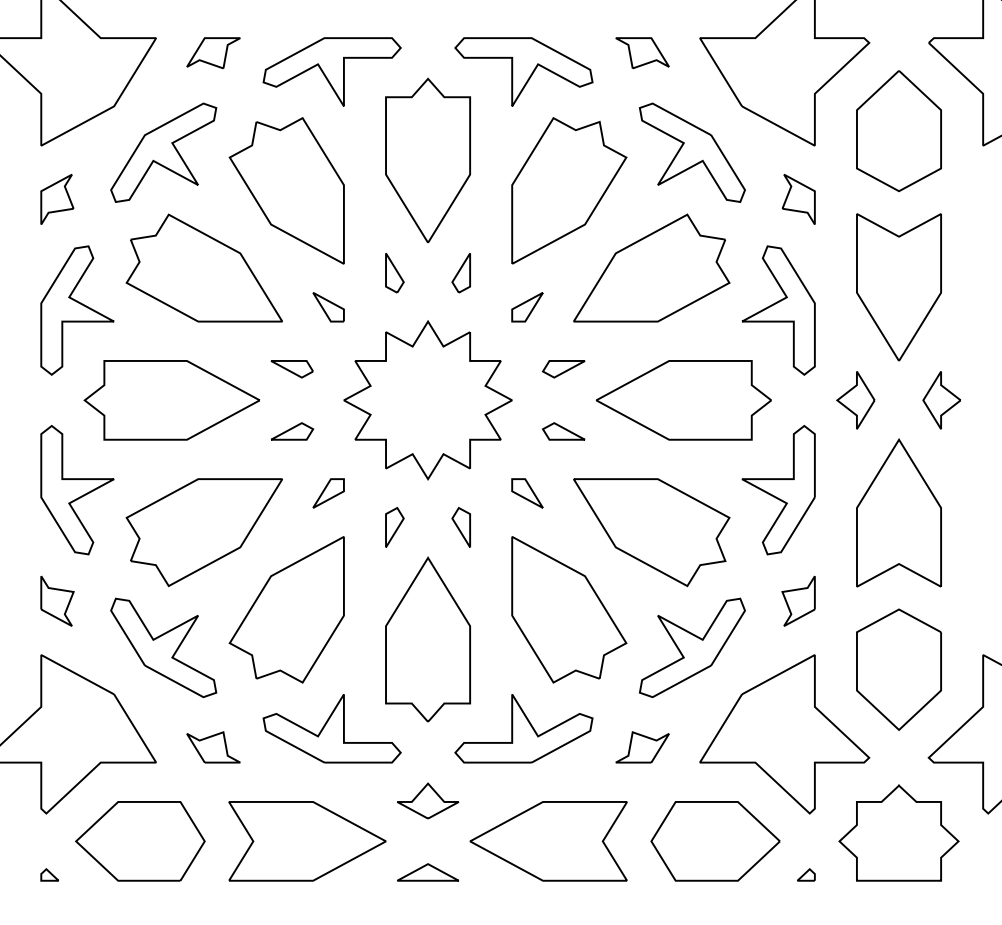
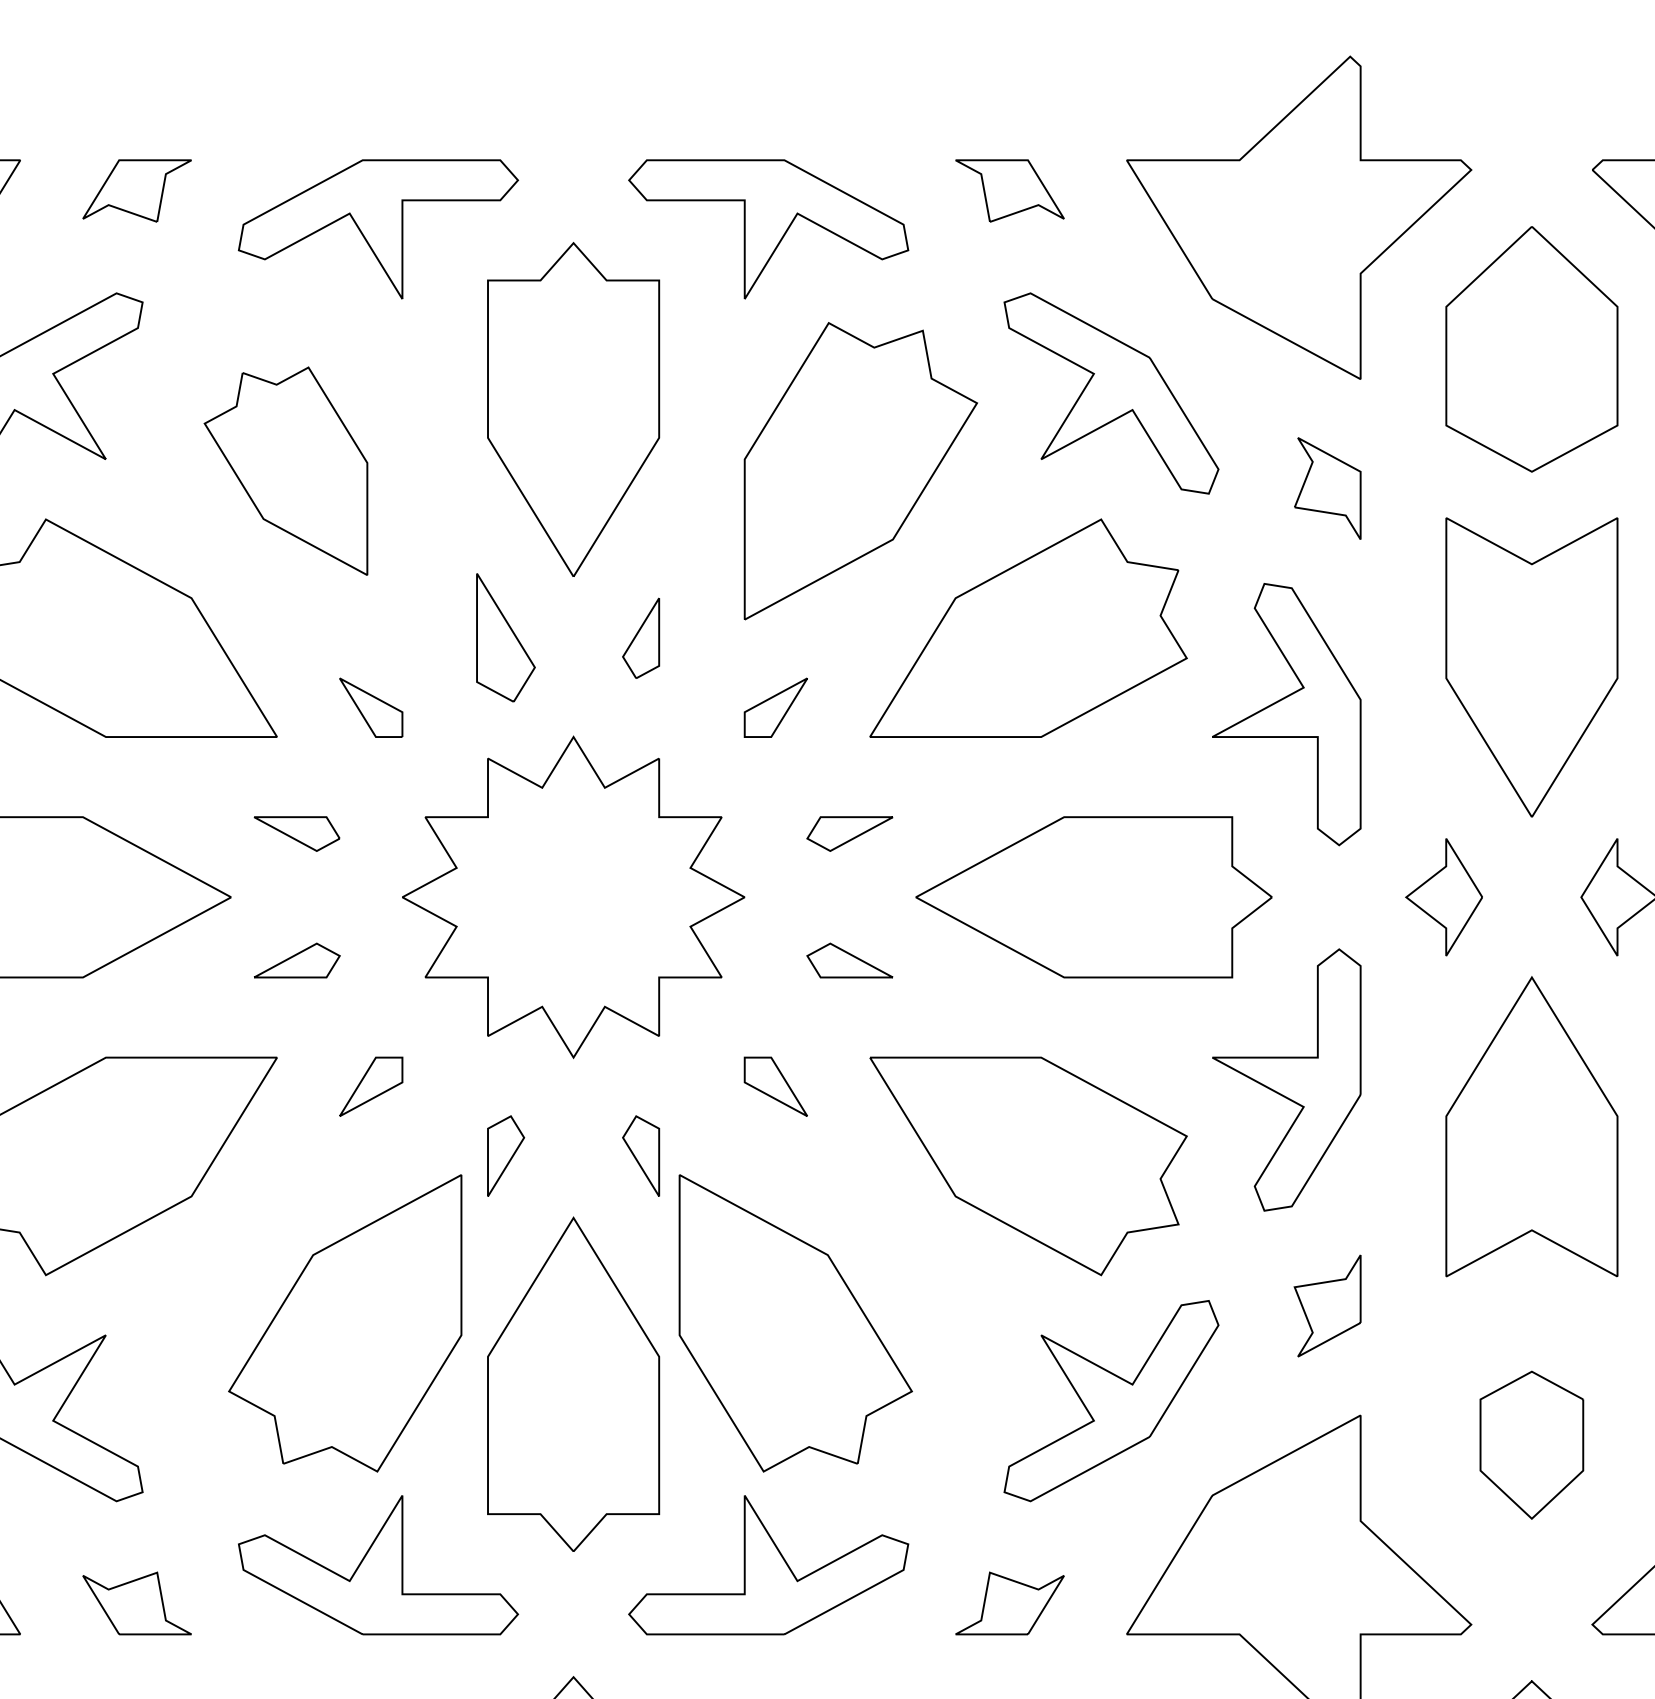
part: (286, 190) -> (285, 470), size x0.7
part: (394, 273) -> (505, 639), size x1.6
part: (286, 609) -> (344, 1322), moved
part: (569, 609) -> (796, 1322), moved
part: (898, 669) -> (1530, 1444), size x0.6

